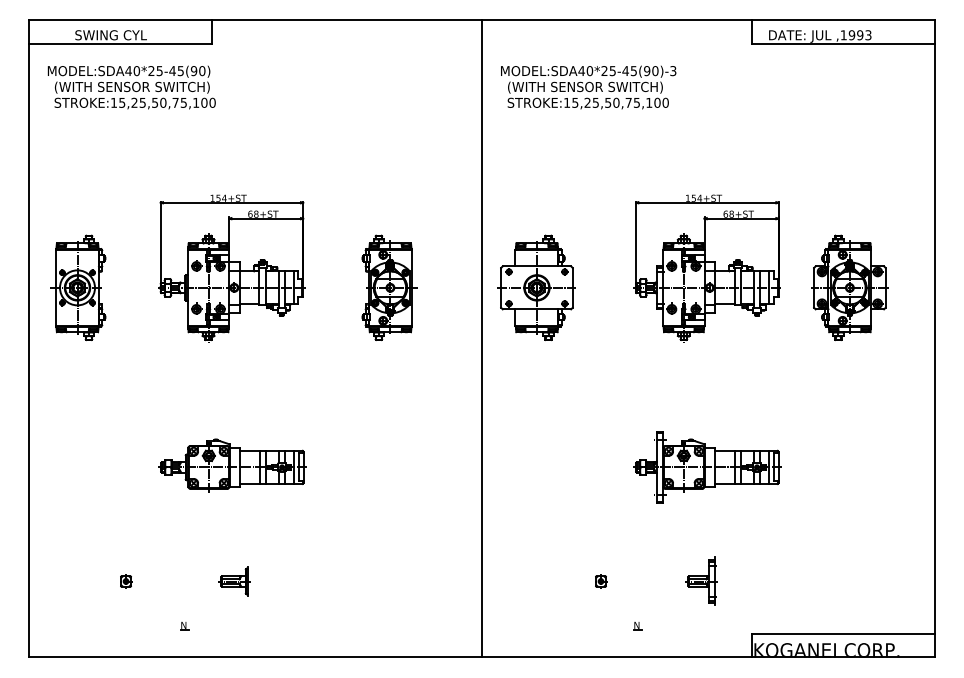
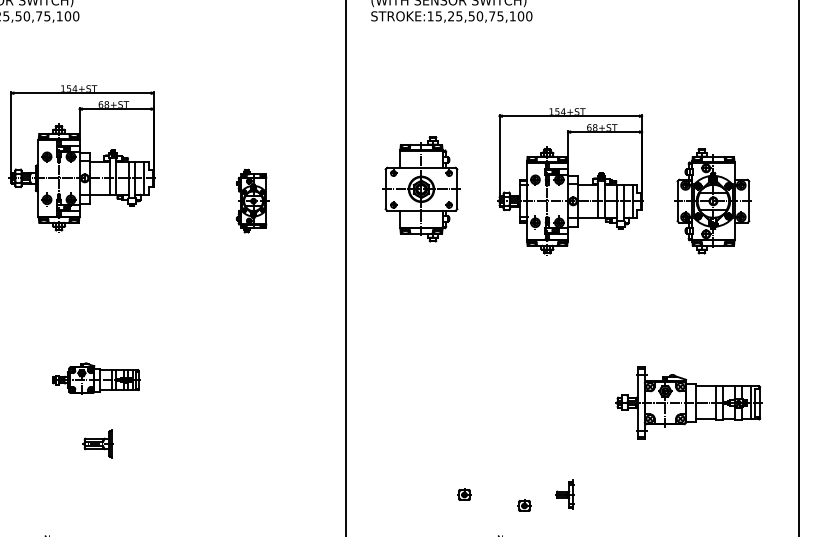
part: (231, 268) -> (82, 158), moved
part: (389, 287) -> (253, 200), size x0.6
part: (536, 287) -> (421, 188), moved
part: (232, 465) -> (96, 378), size x0.6
part: (707, 467) -> (689, 402), moved
part: (701, 580) -> (565, 493), size x0.6
part: (234, 581) -> (98, 443), moved
part: (661, 592) -> (525, 505), added

